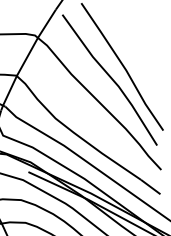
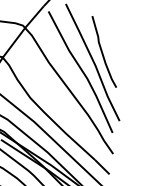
curve: (132, 53) -> (102, 52), added

